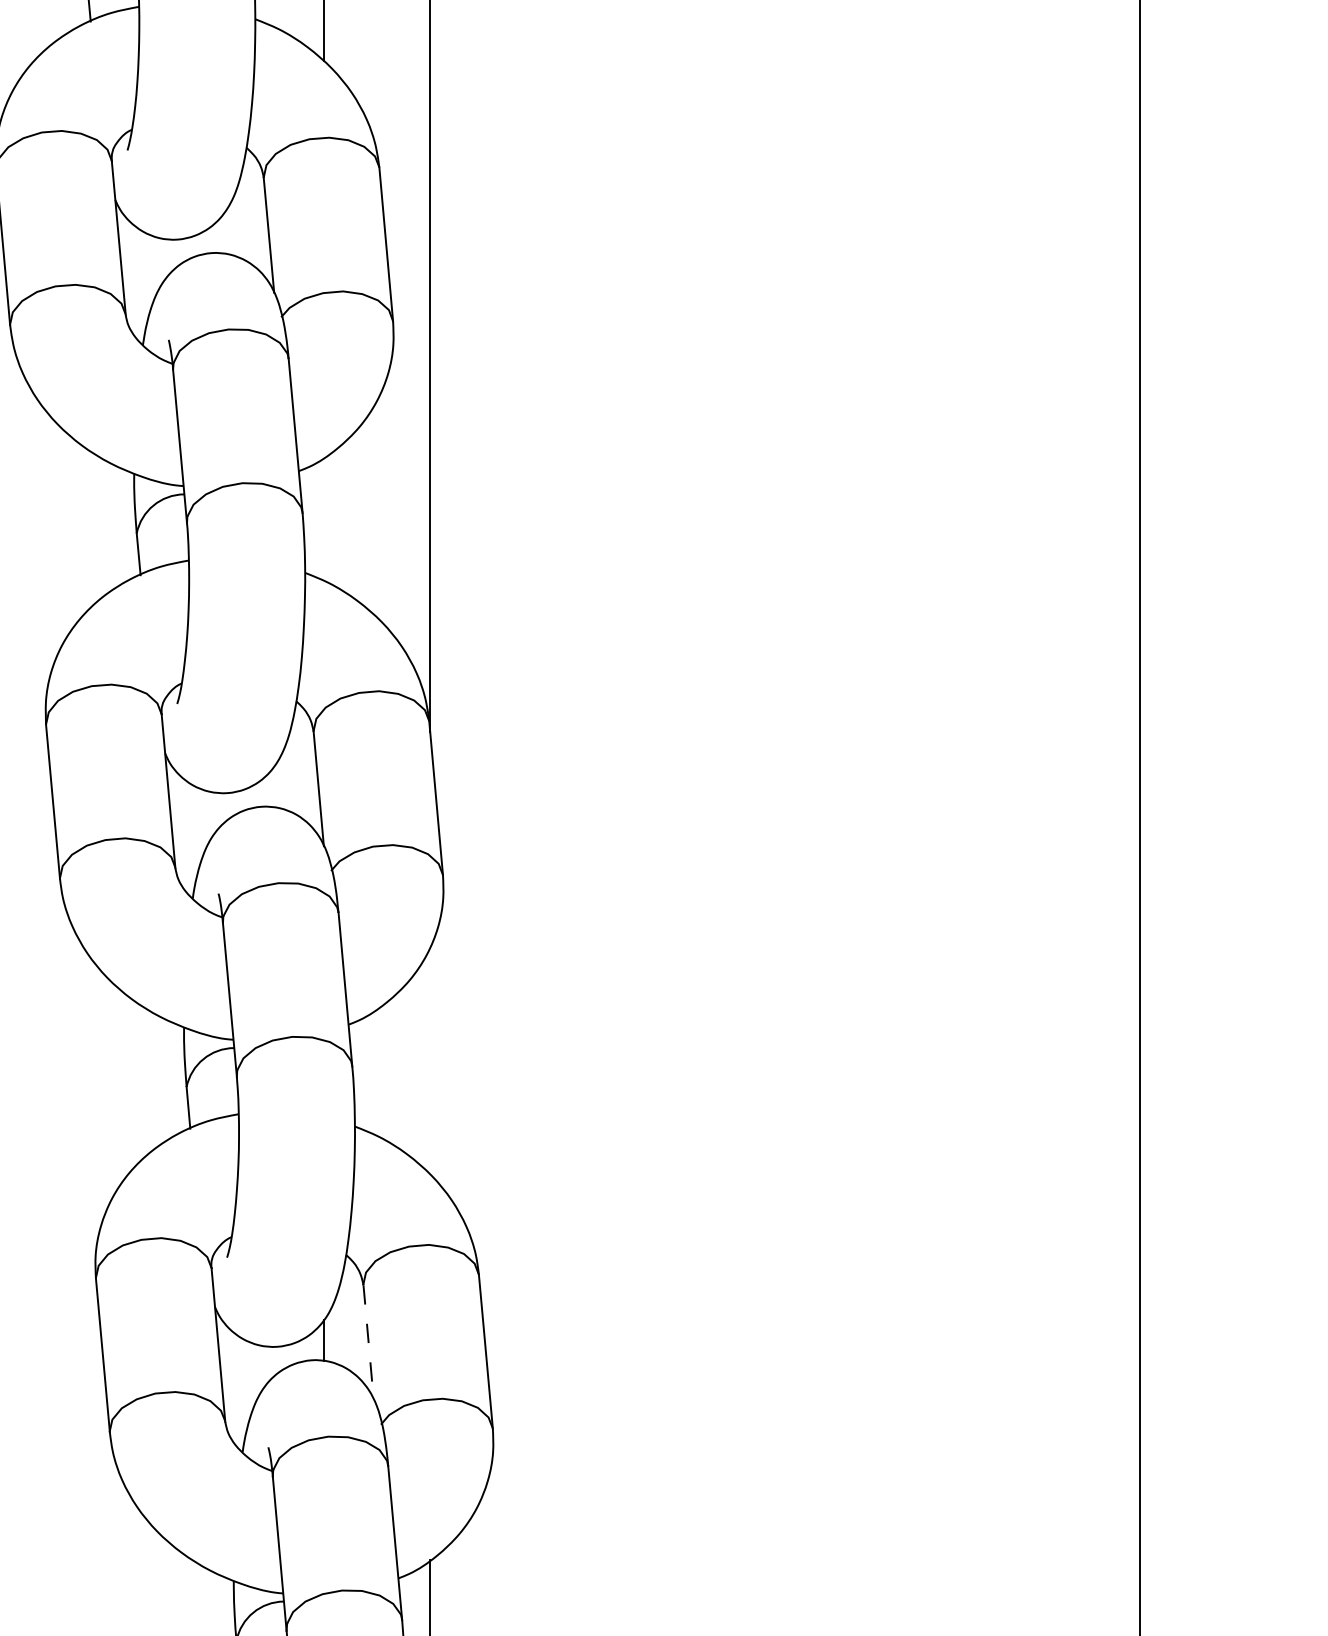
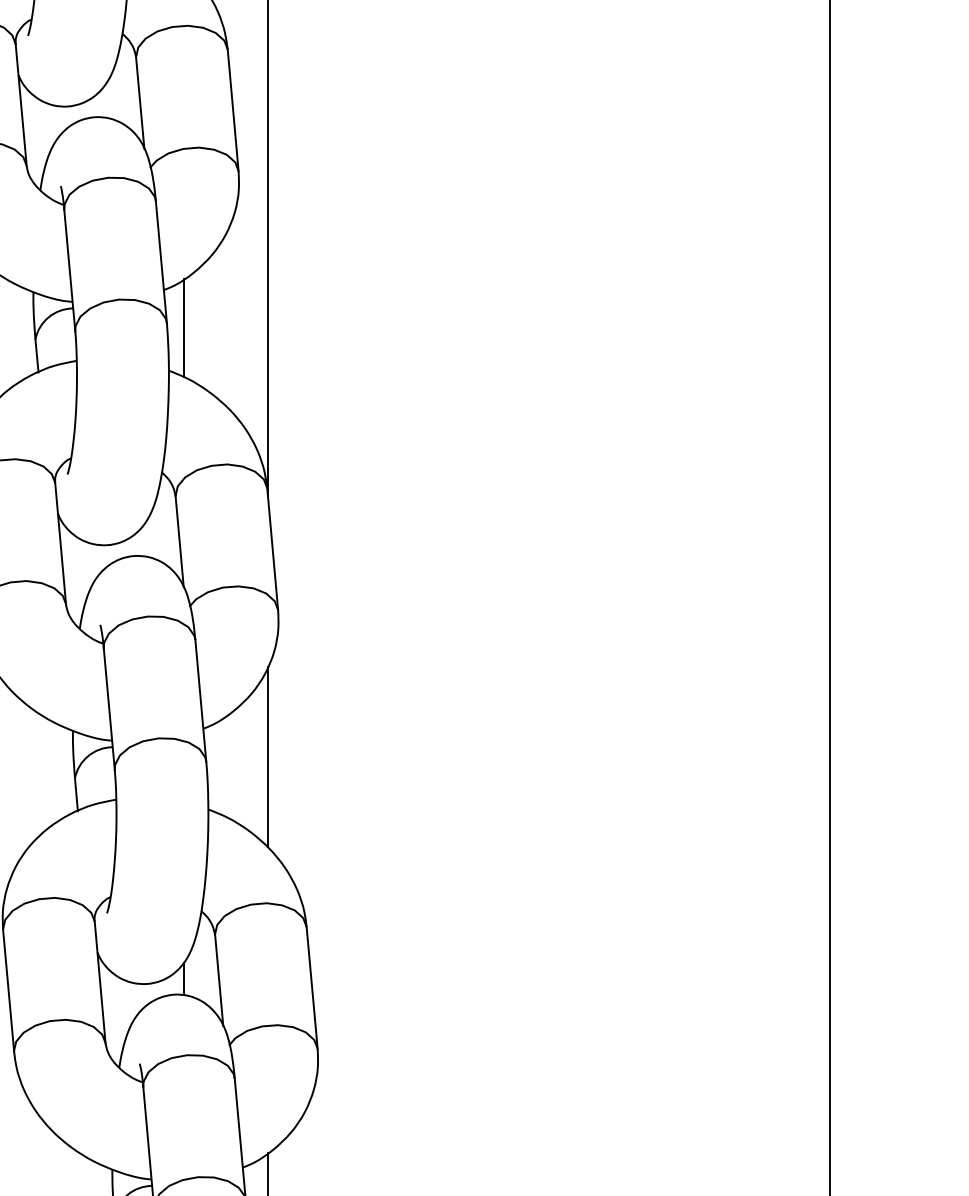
line: (323, 518) -> (183, 327), added
line: (430, 1060) -> (268, 757), added
line: (368, 1342) -> (219, 980), dashed -> solid

